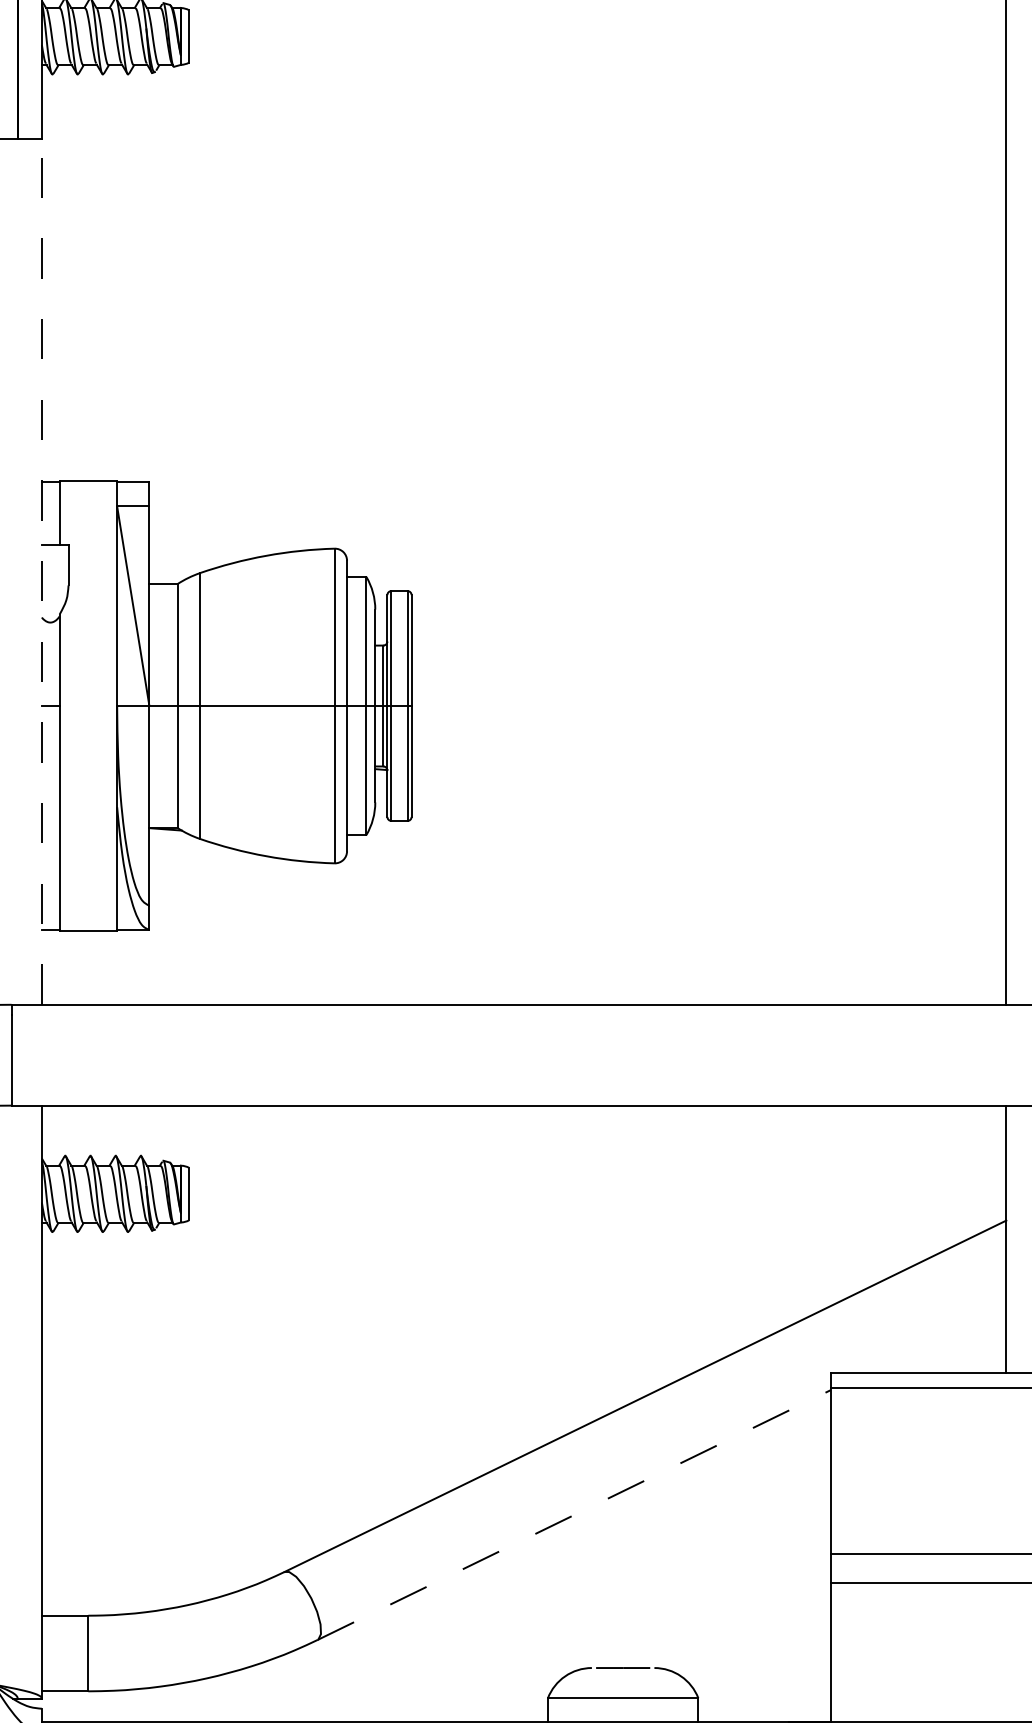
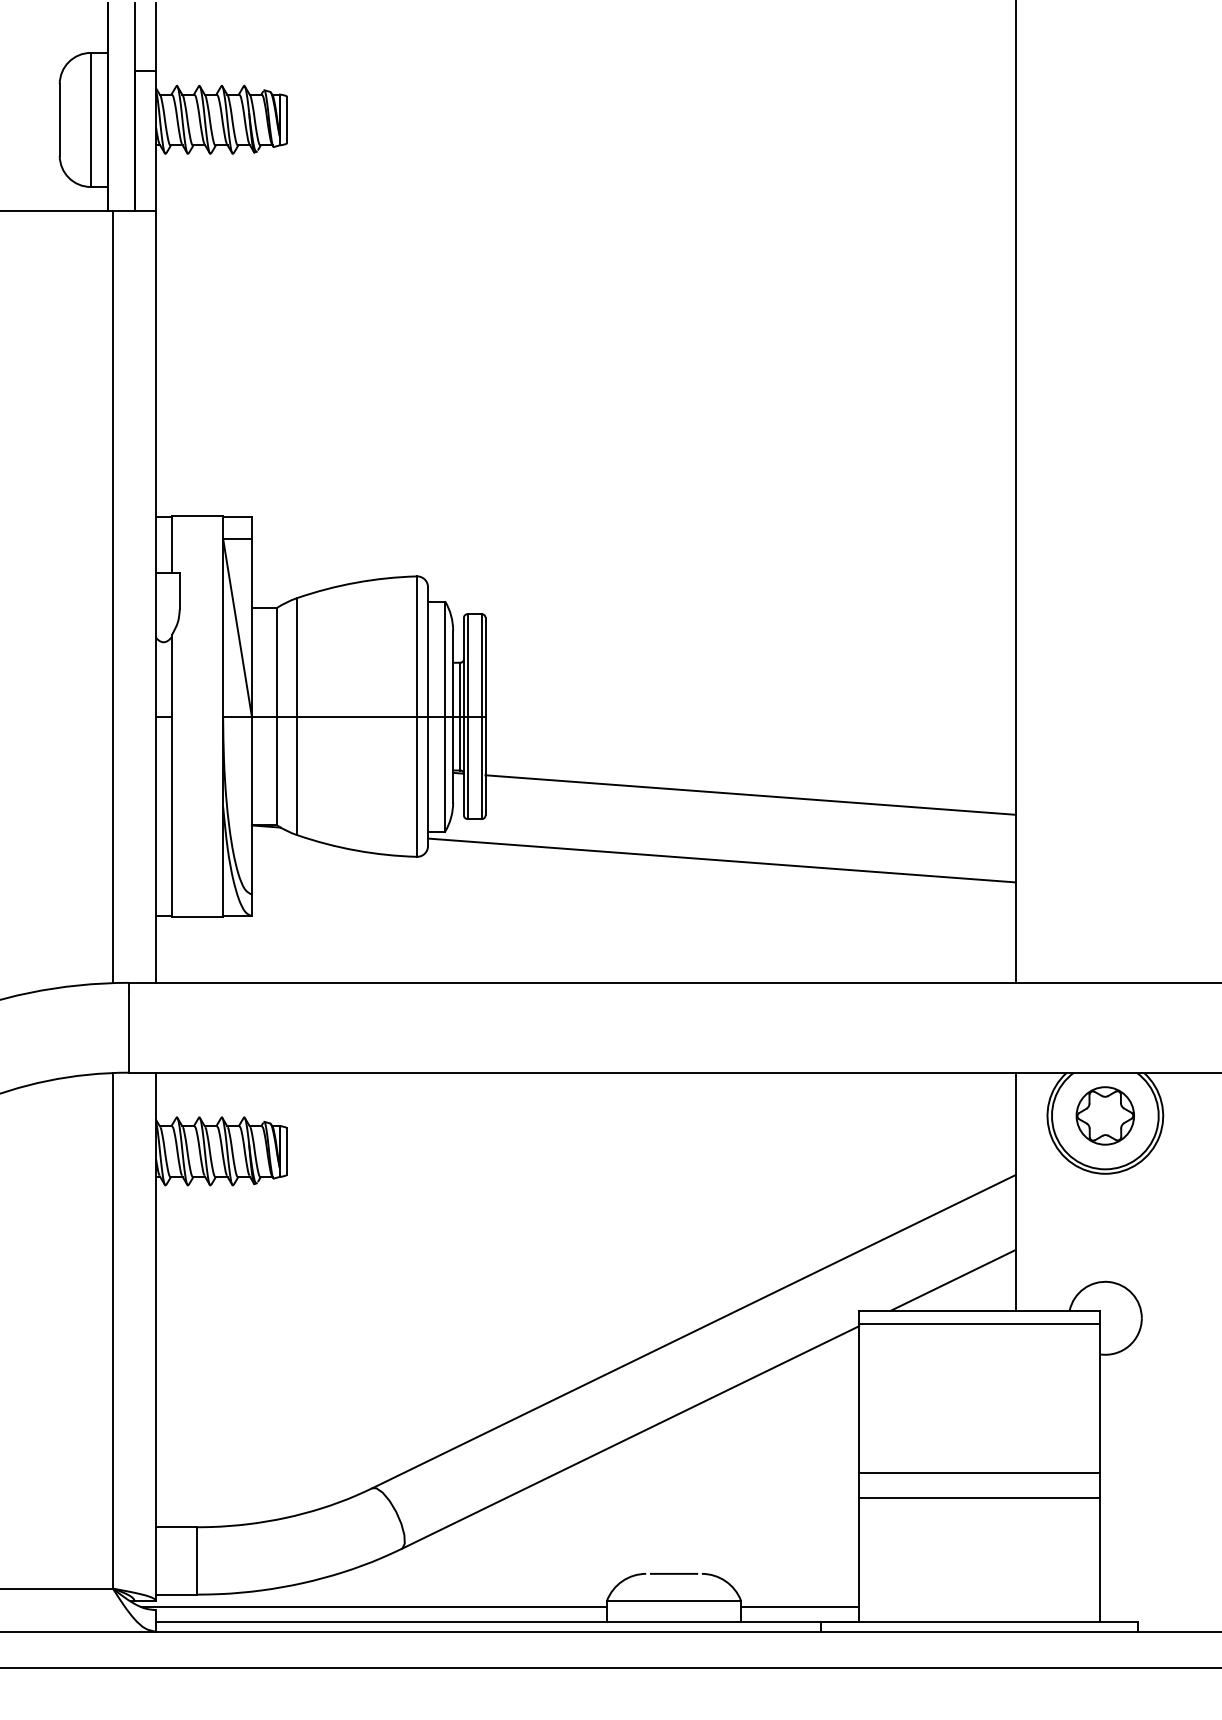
line: (42, 571) -> (156, 596), dashed -> solid
line: (708, 793) -> (750, 794), added
line: (676, 867) -> (721, 860), added
line: (935, 1338) -> (952, 1280), added
line: (574, 1514) -> (630, 1437), dashed -> solid
line: (285, 1704) -> (373, 1606), added
line: (765, 1704) -> (800, 1606), added

